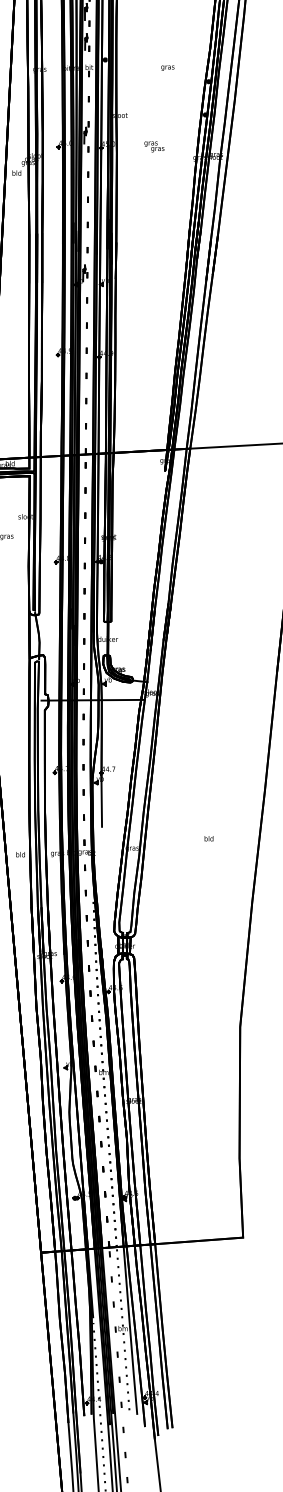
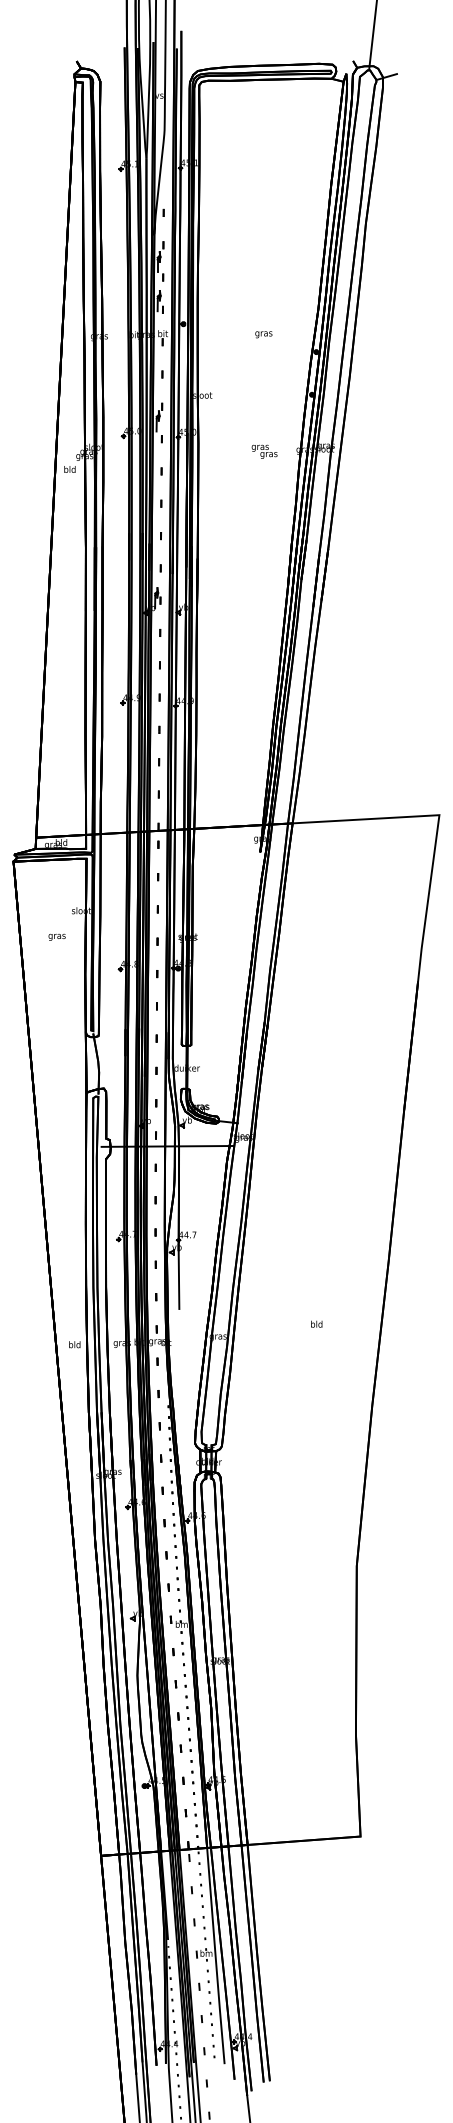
text: (154, 146) -> (264, 451), moved

